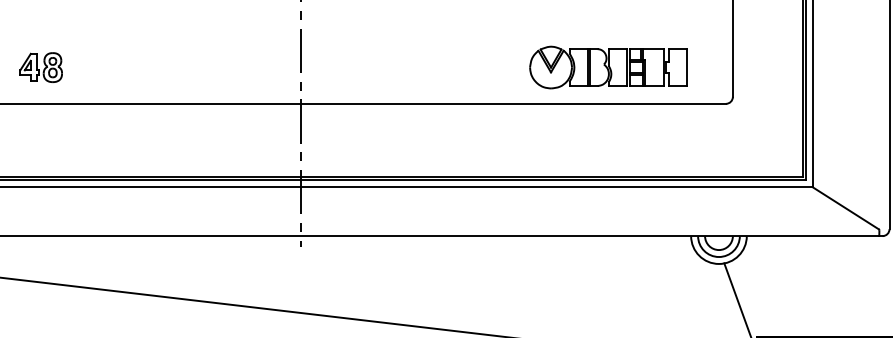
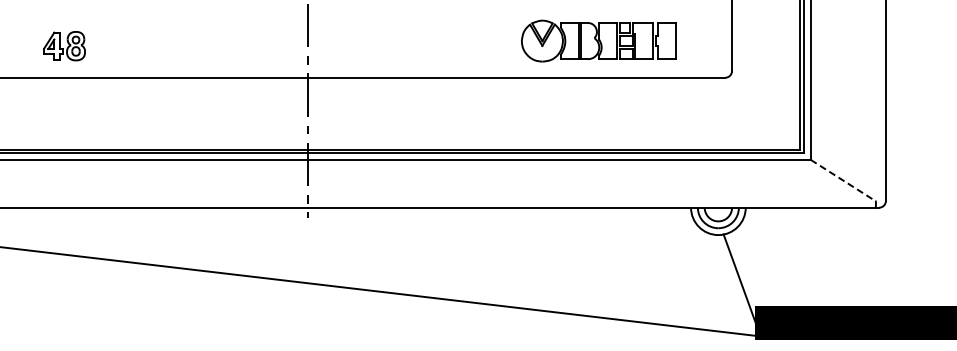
part: (608, 66) -> (598, 40), moved
part: (41, 67) -> (64, 46), moved
line: (846, 208) -> (843, 180), solid -> dashed

